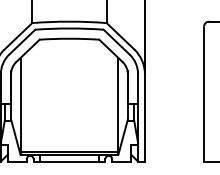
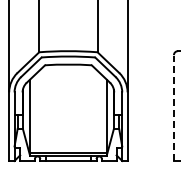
line: (203, 94) -> (173, 108), solid -> dashed

